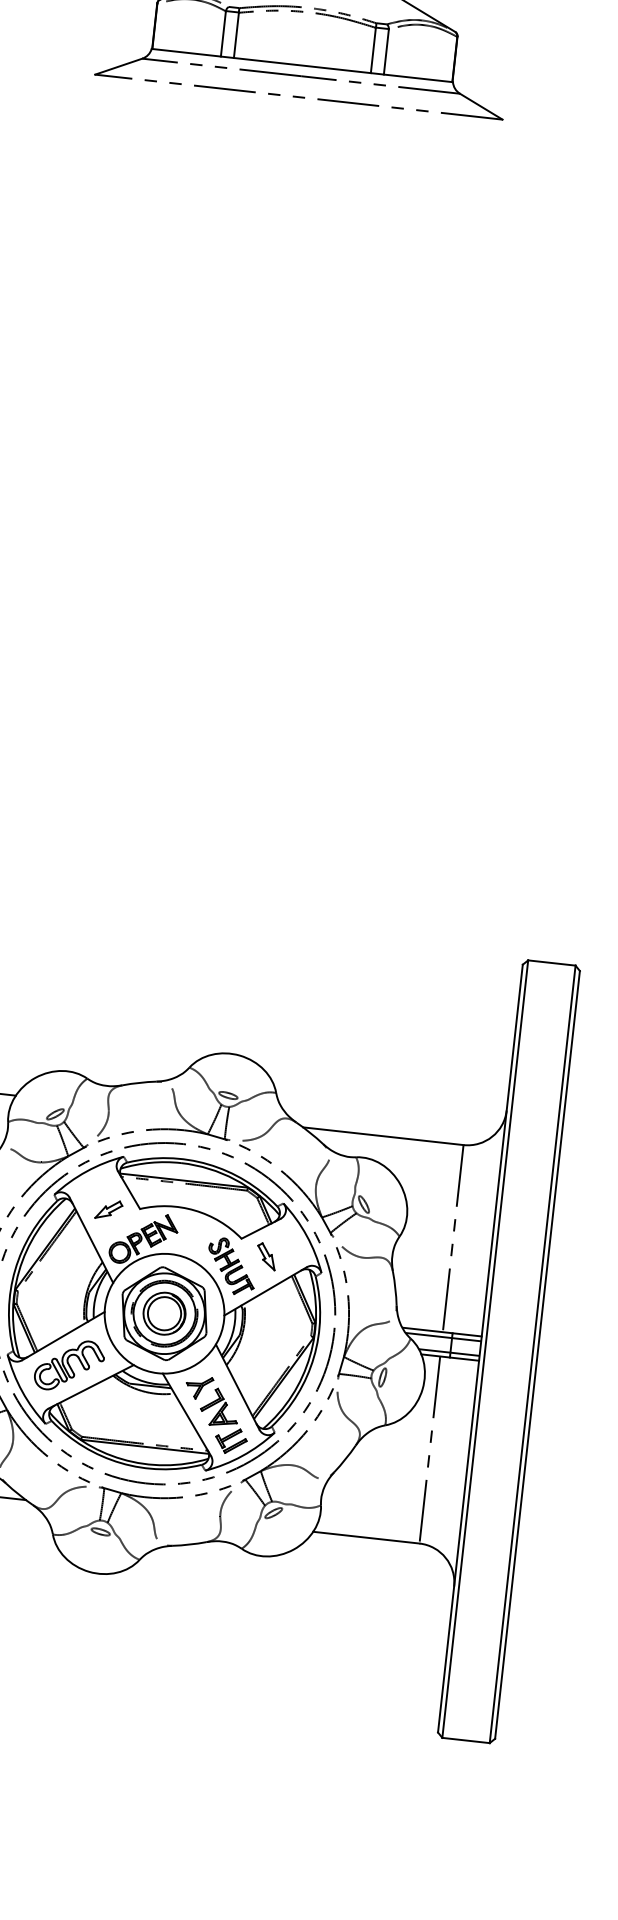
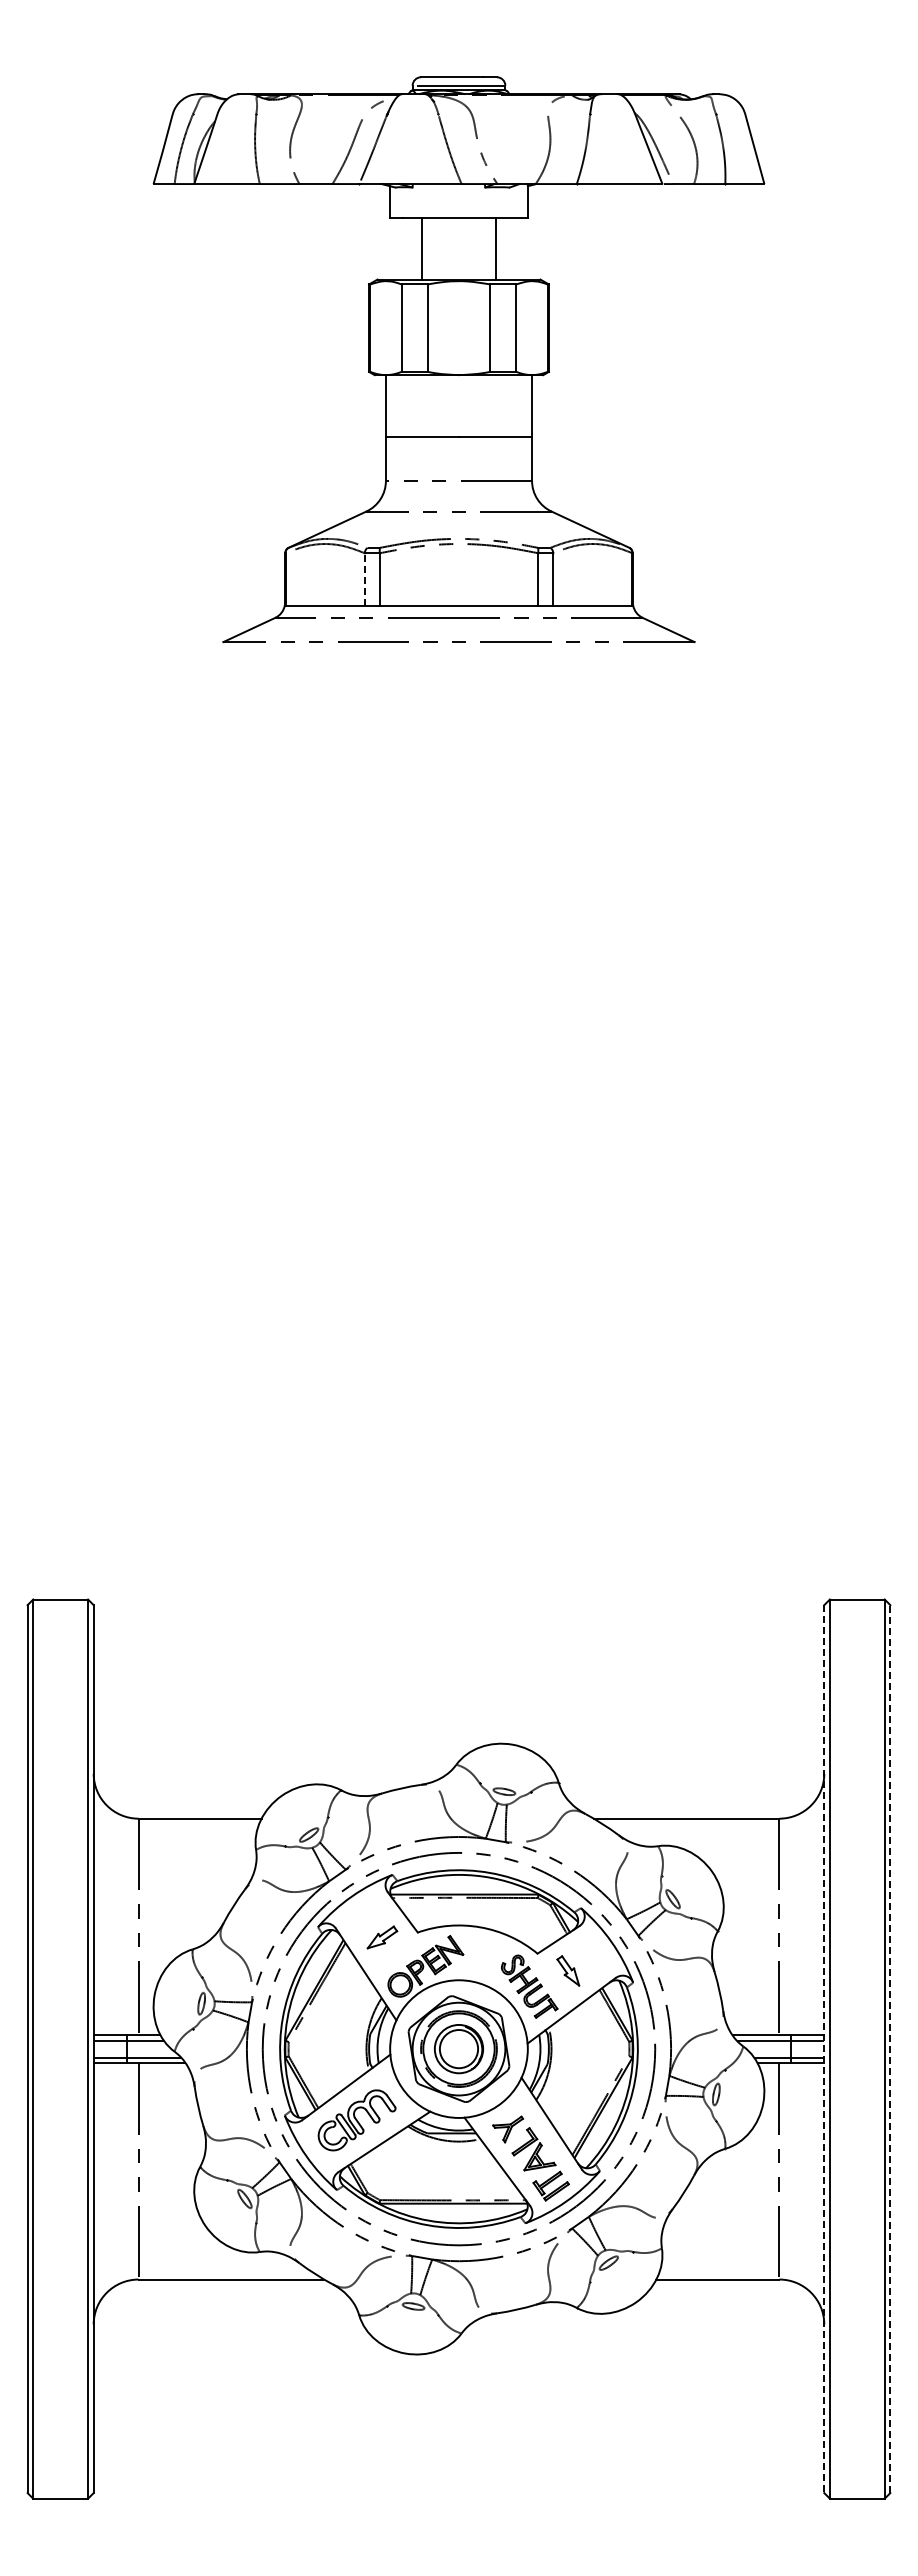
line: (223, 33) -> (364, 578), solid -> dashed
line: (480, 1348) -> (824, 2049), solid -> dashed
line: (537, 1355) -> (890, 2049), solid -> dashed

